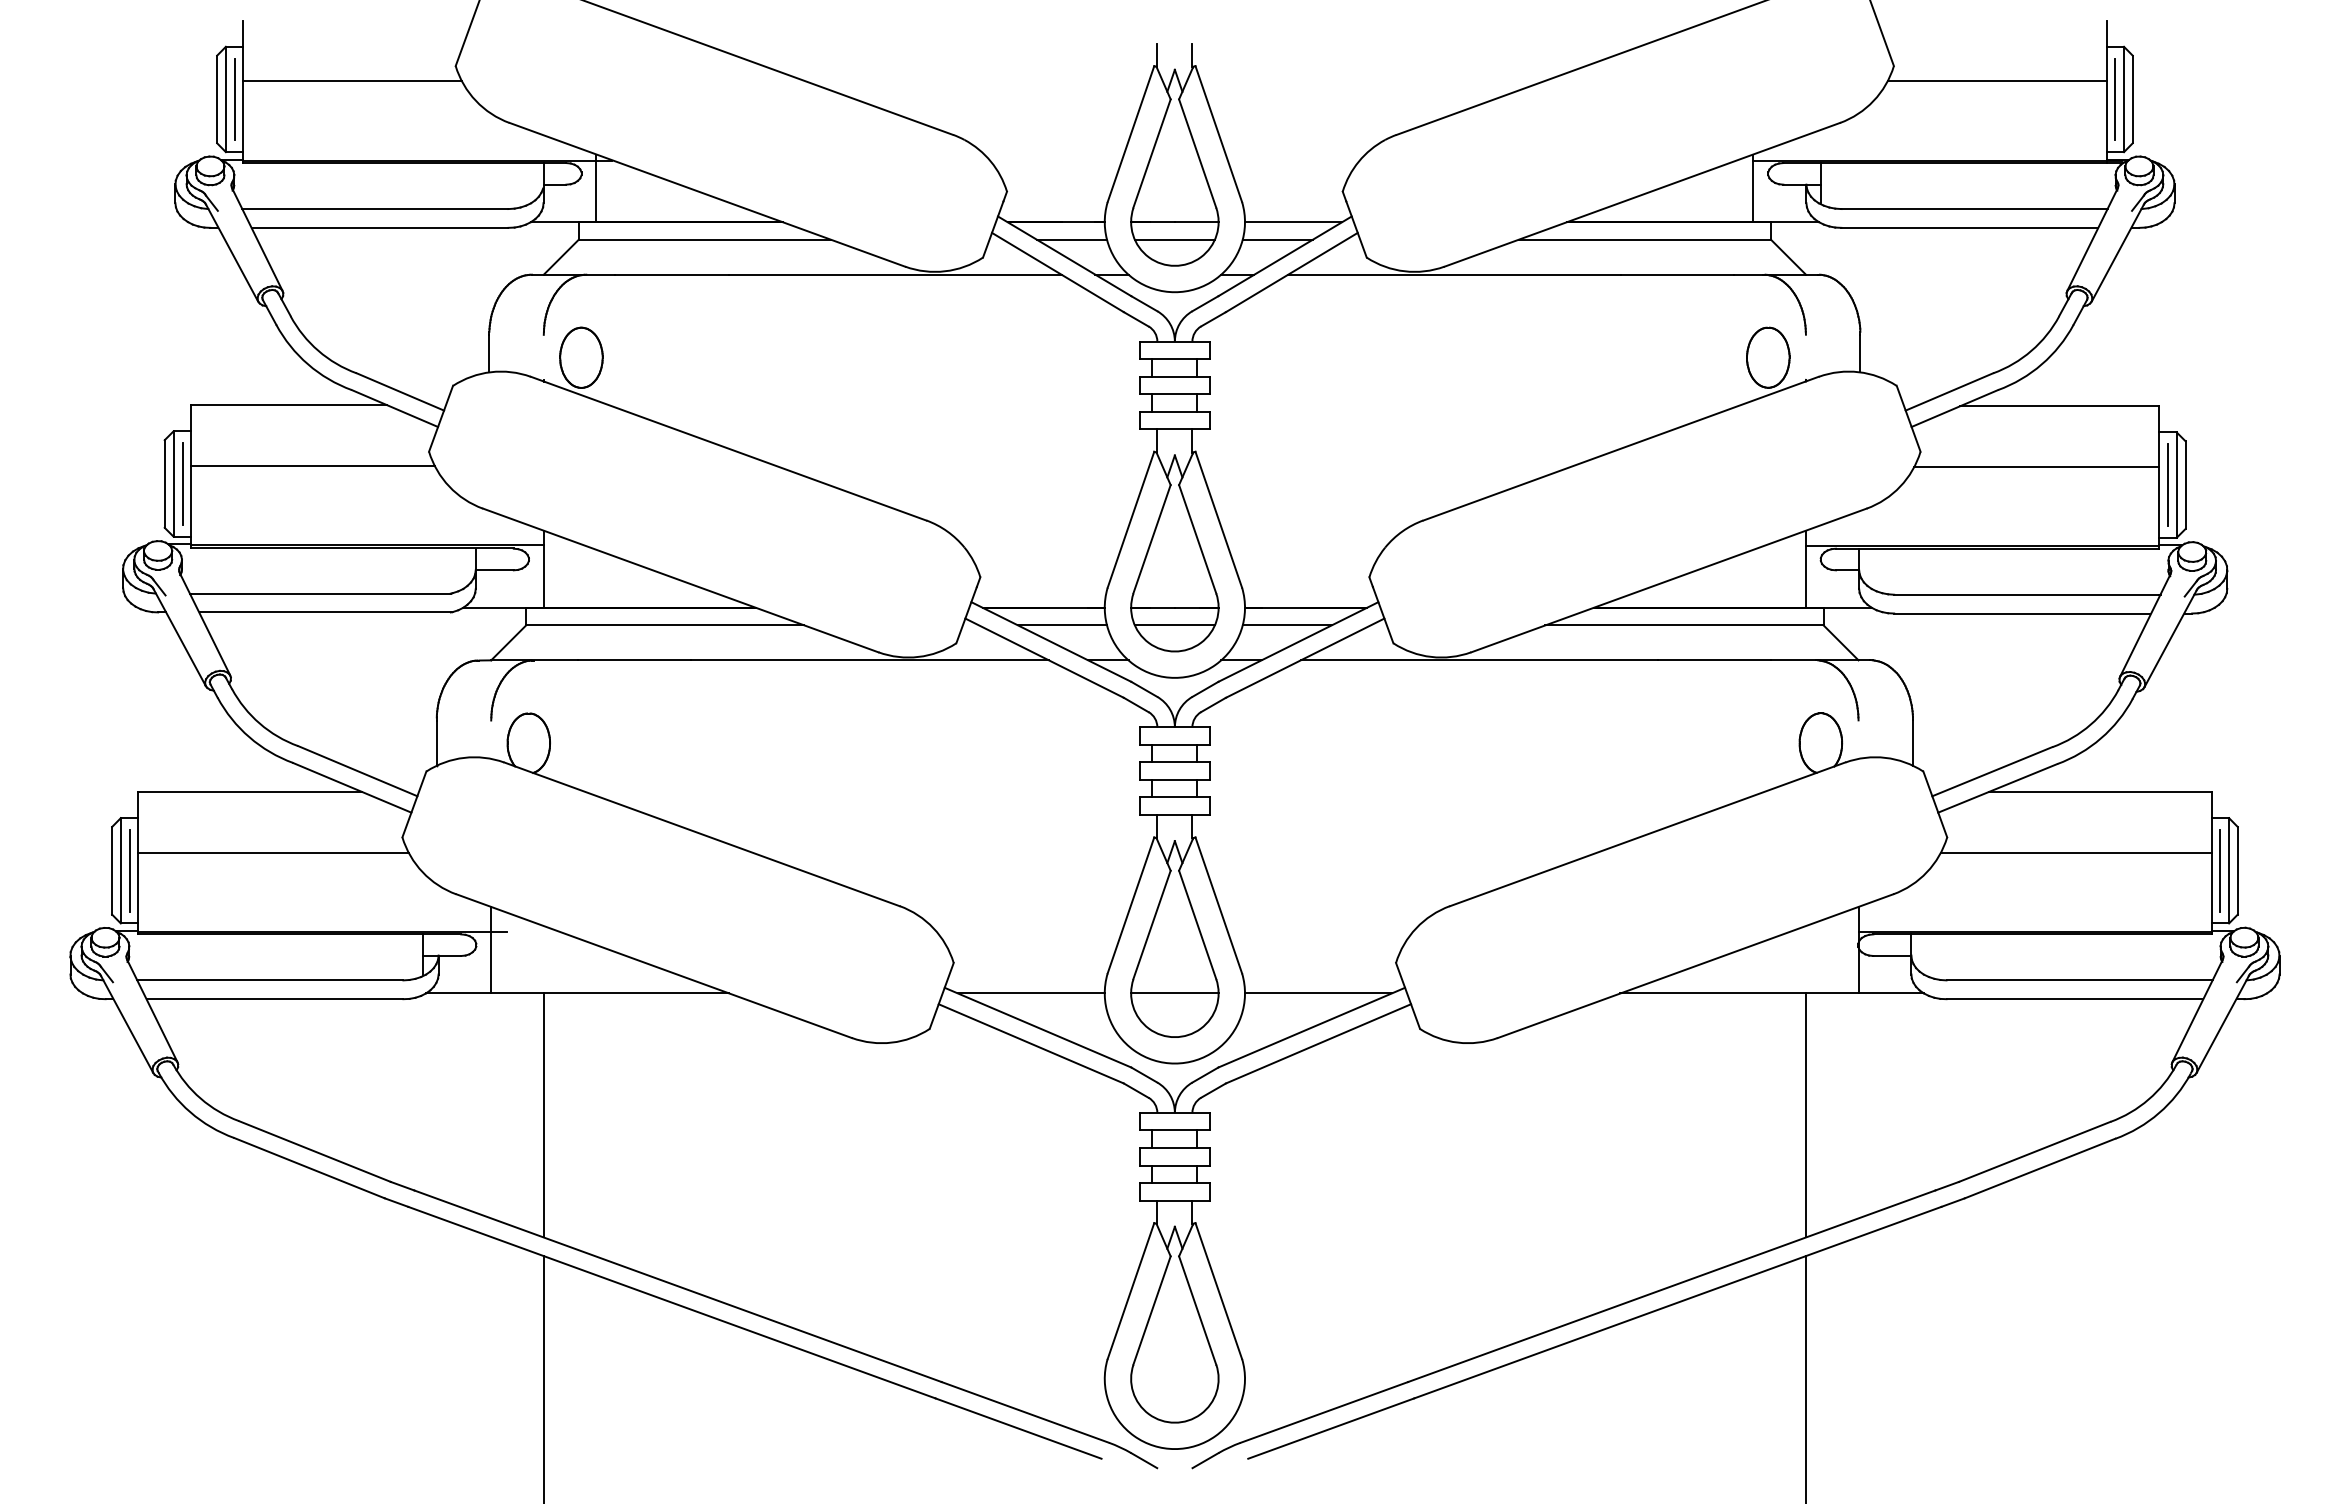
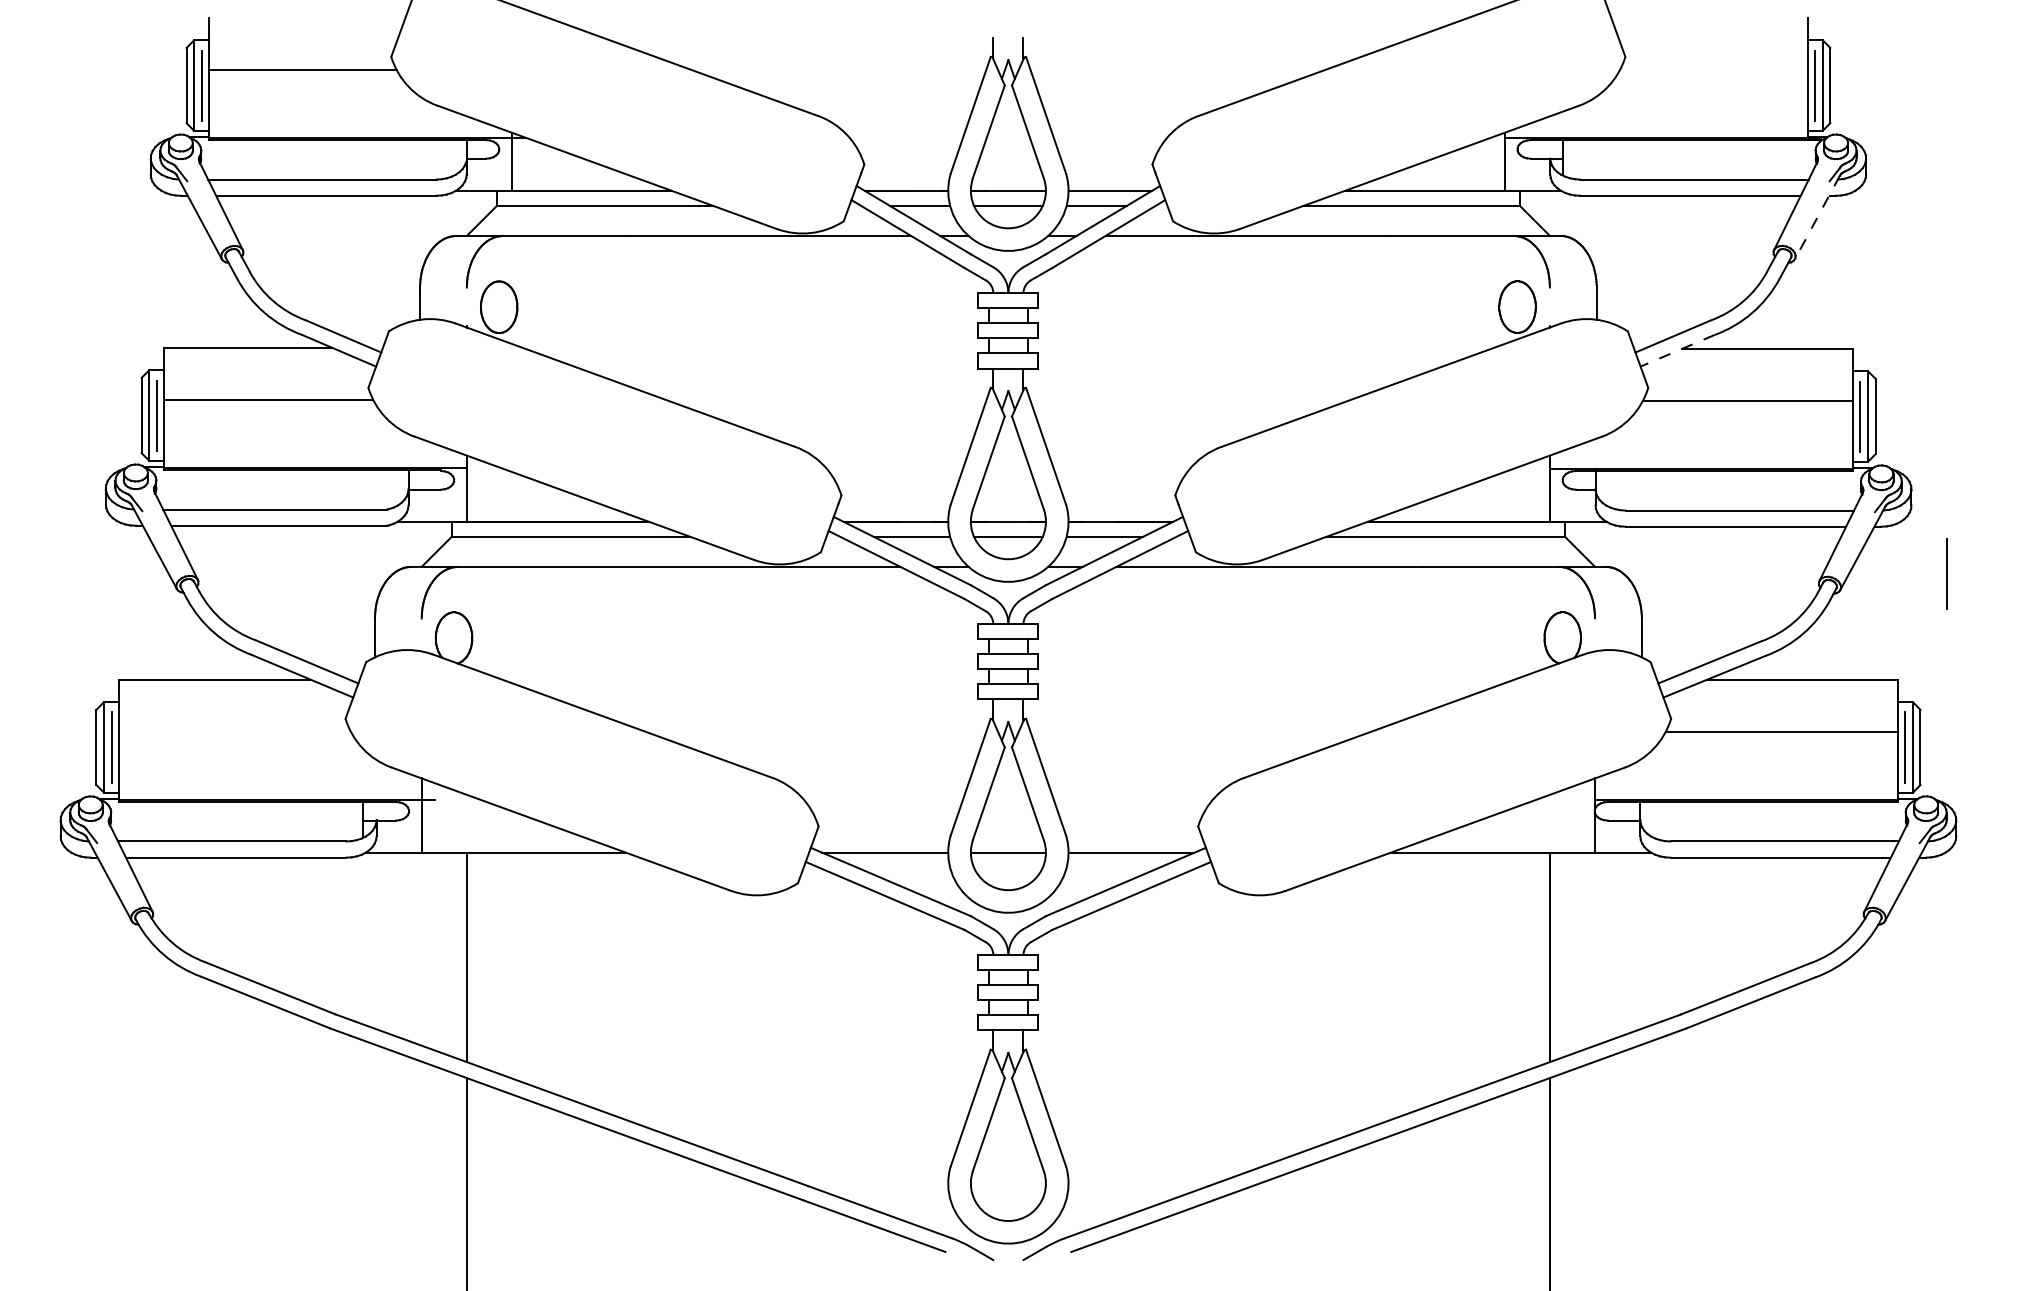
line: (1996, 81) -> (1713, 70), removed
line: (2117, 253) -> (1817, 217), solid -> dashed
line: (1954, 408) -> (1677, 350), solid -> dashed
line: (2268, 667) -> (1946, 572), added
line: (273, 852) -> (234, 731), removed

